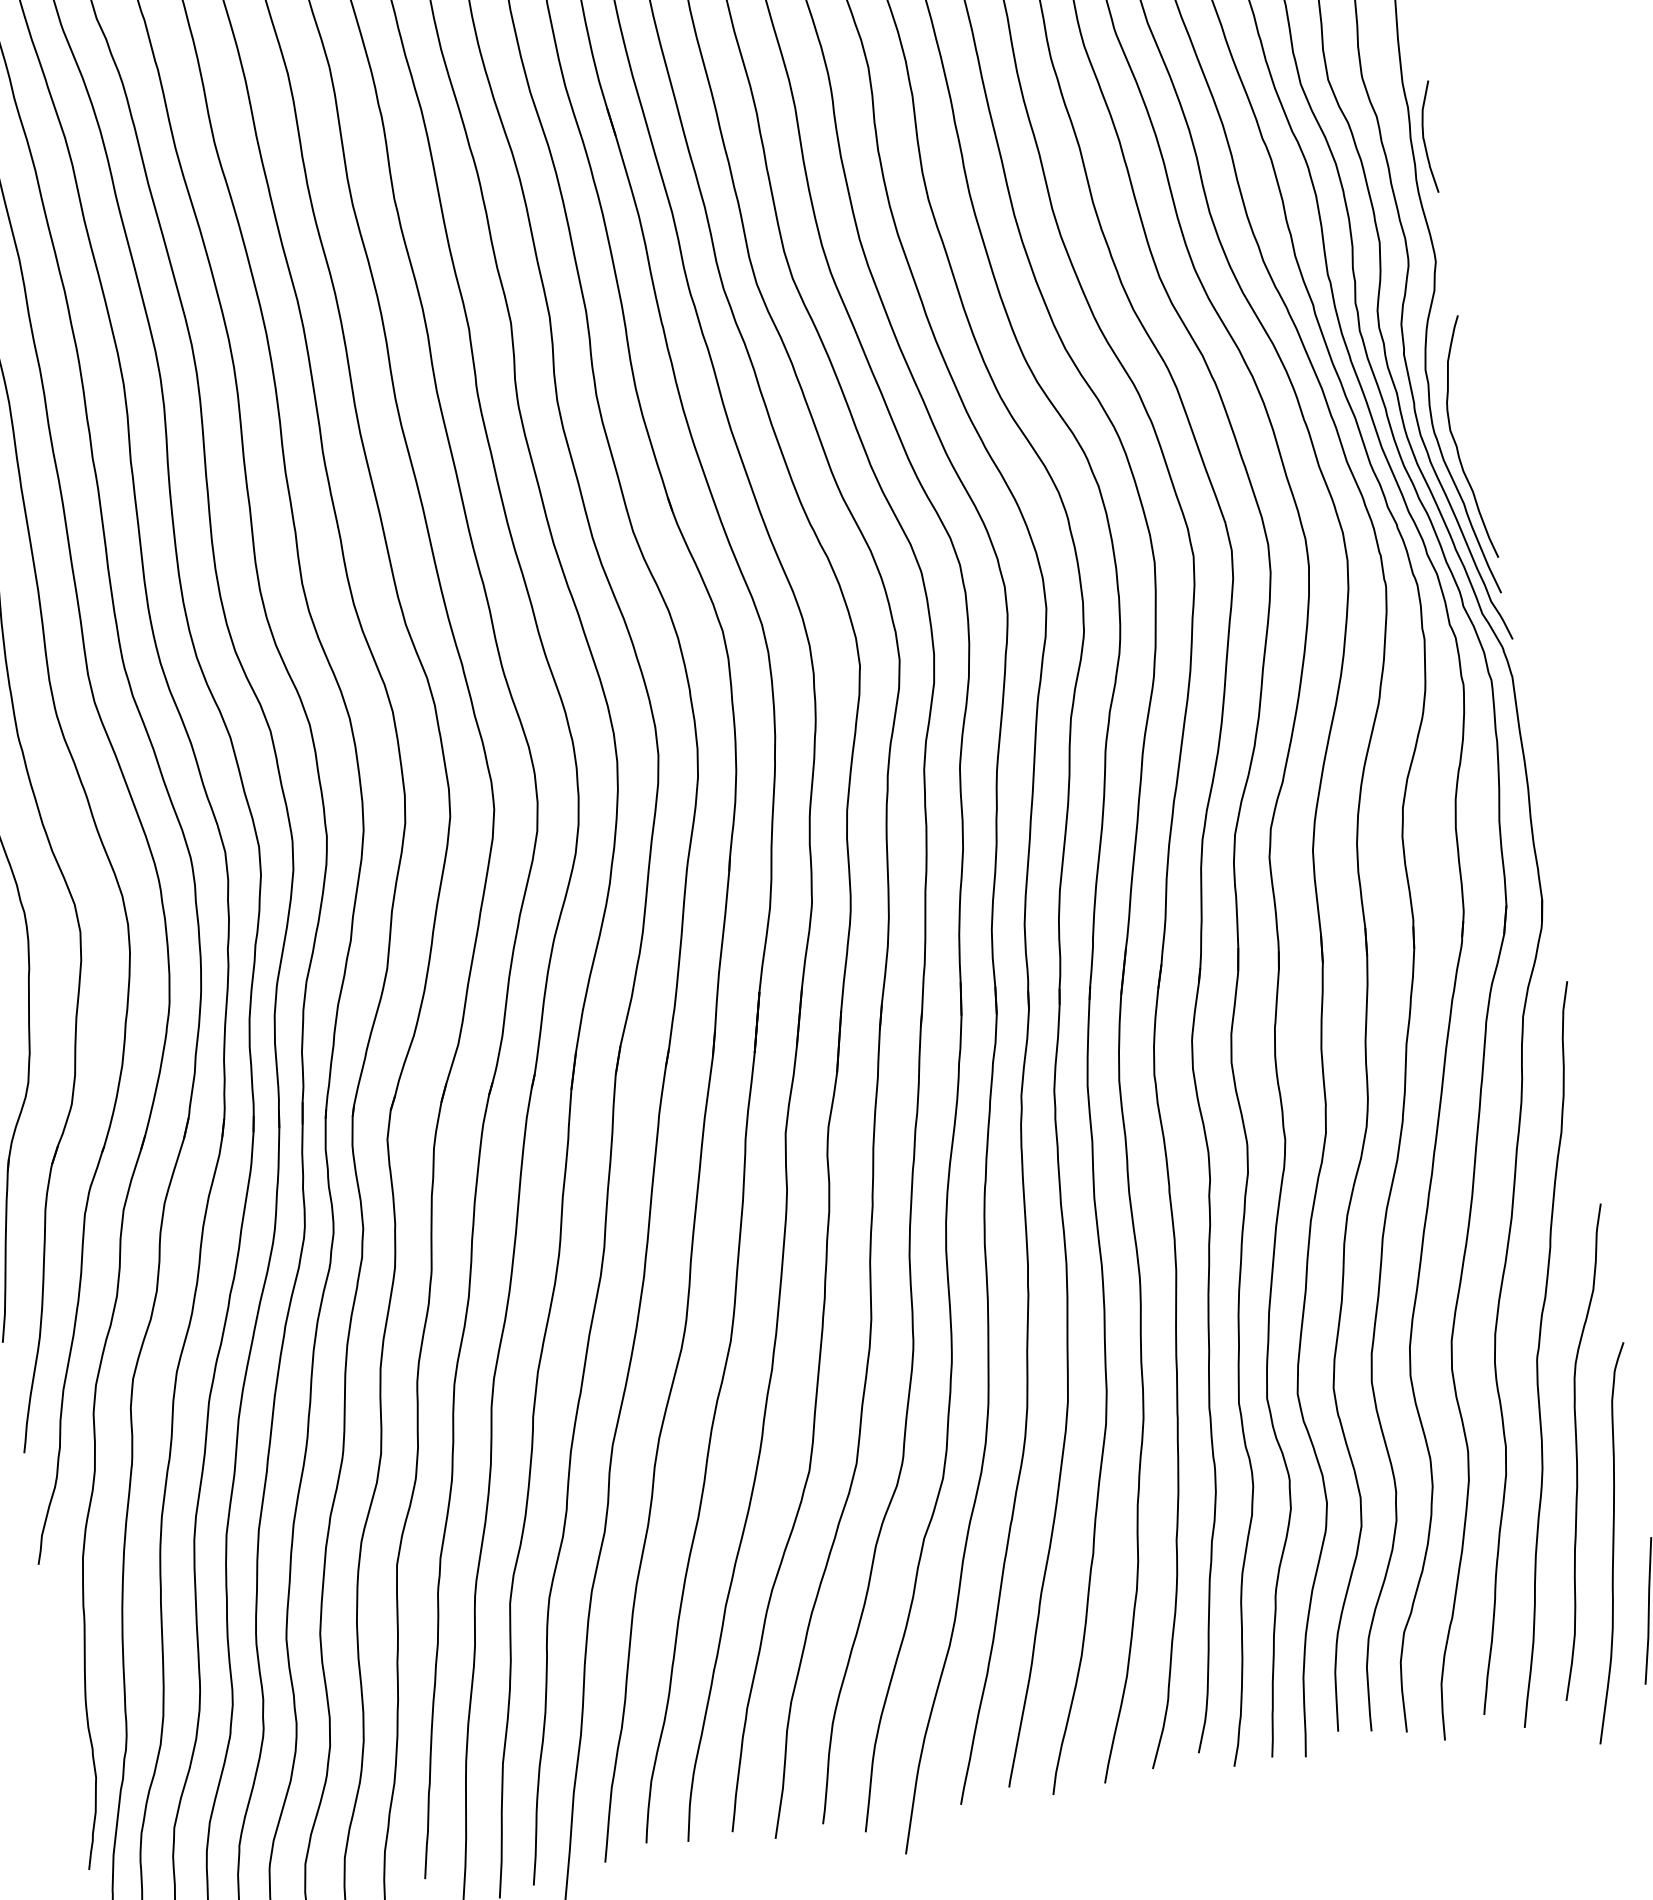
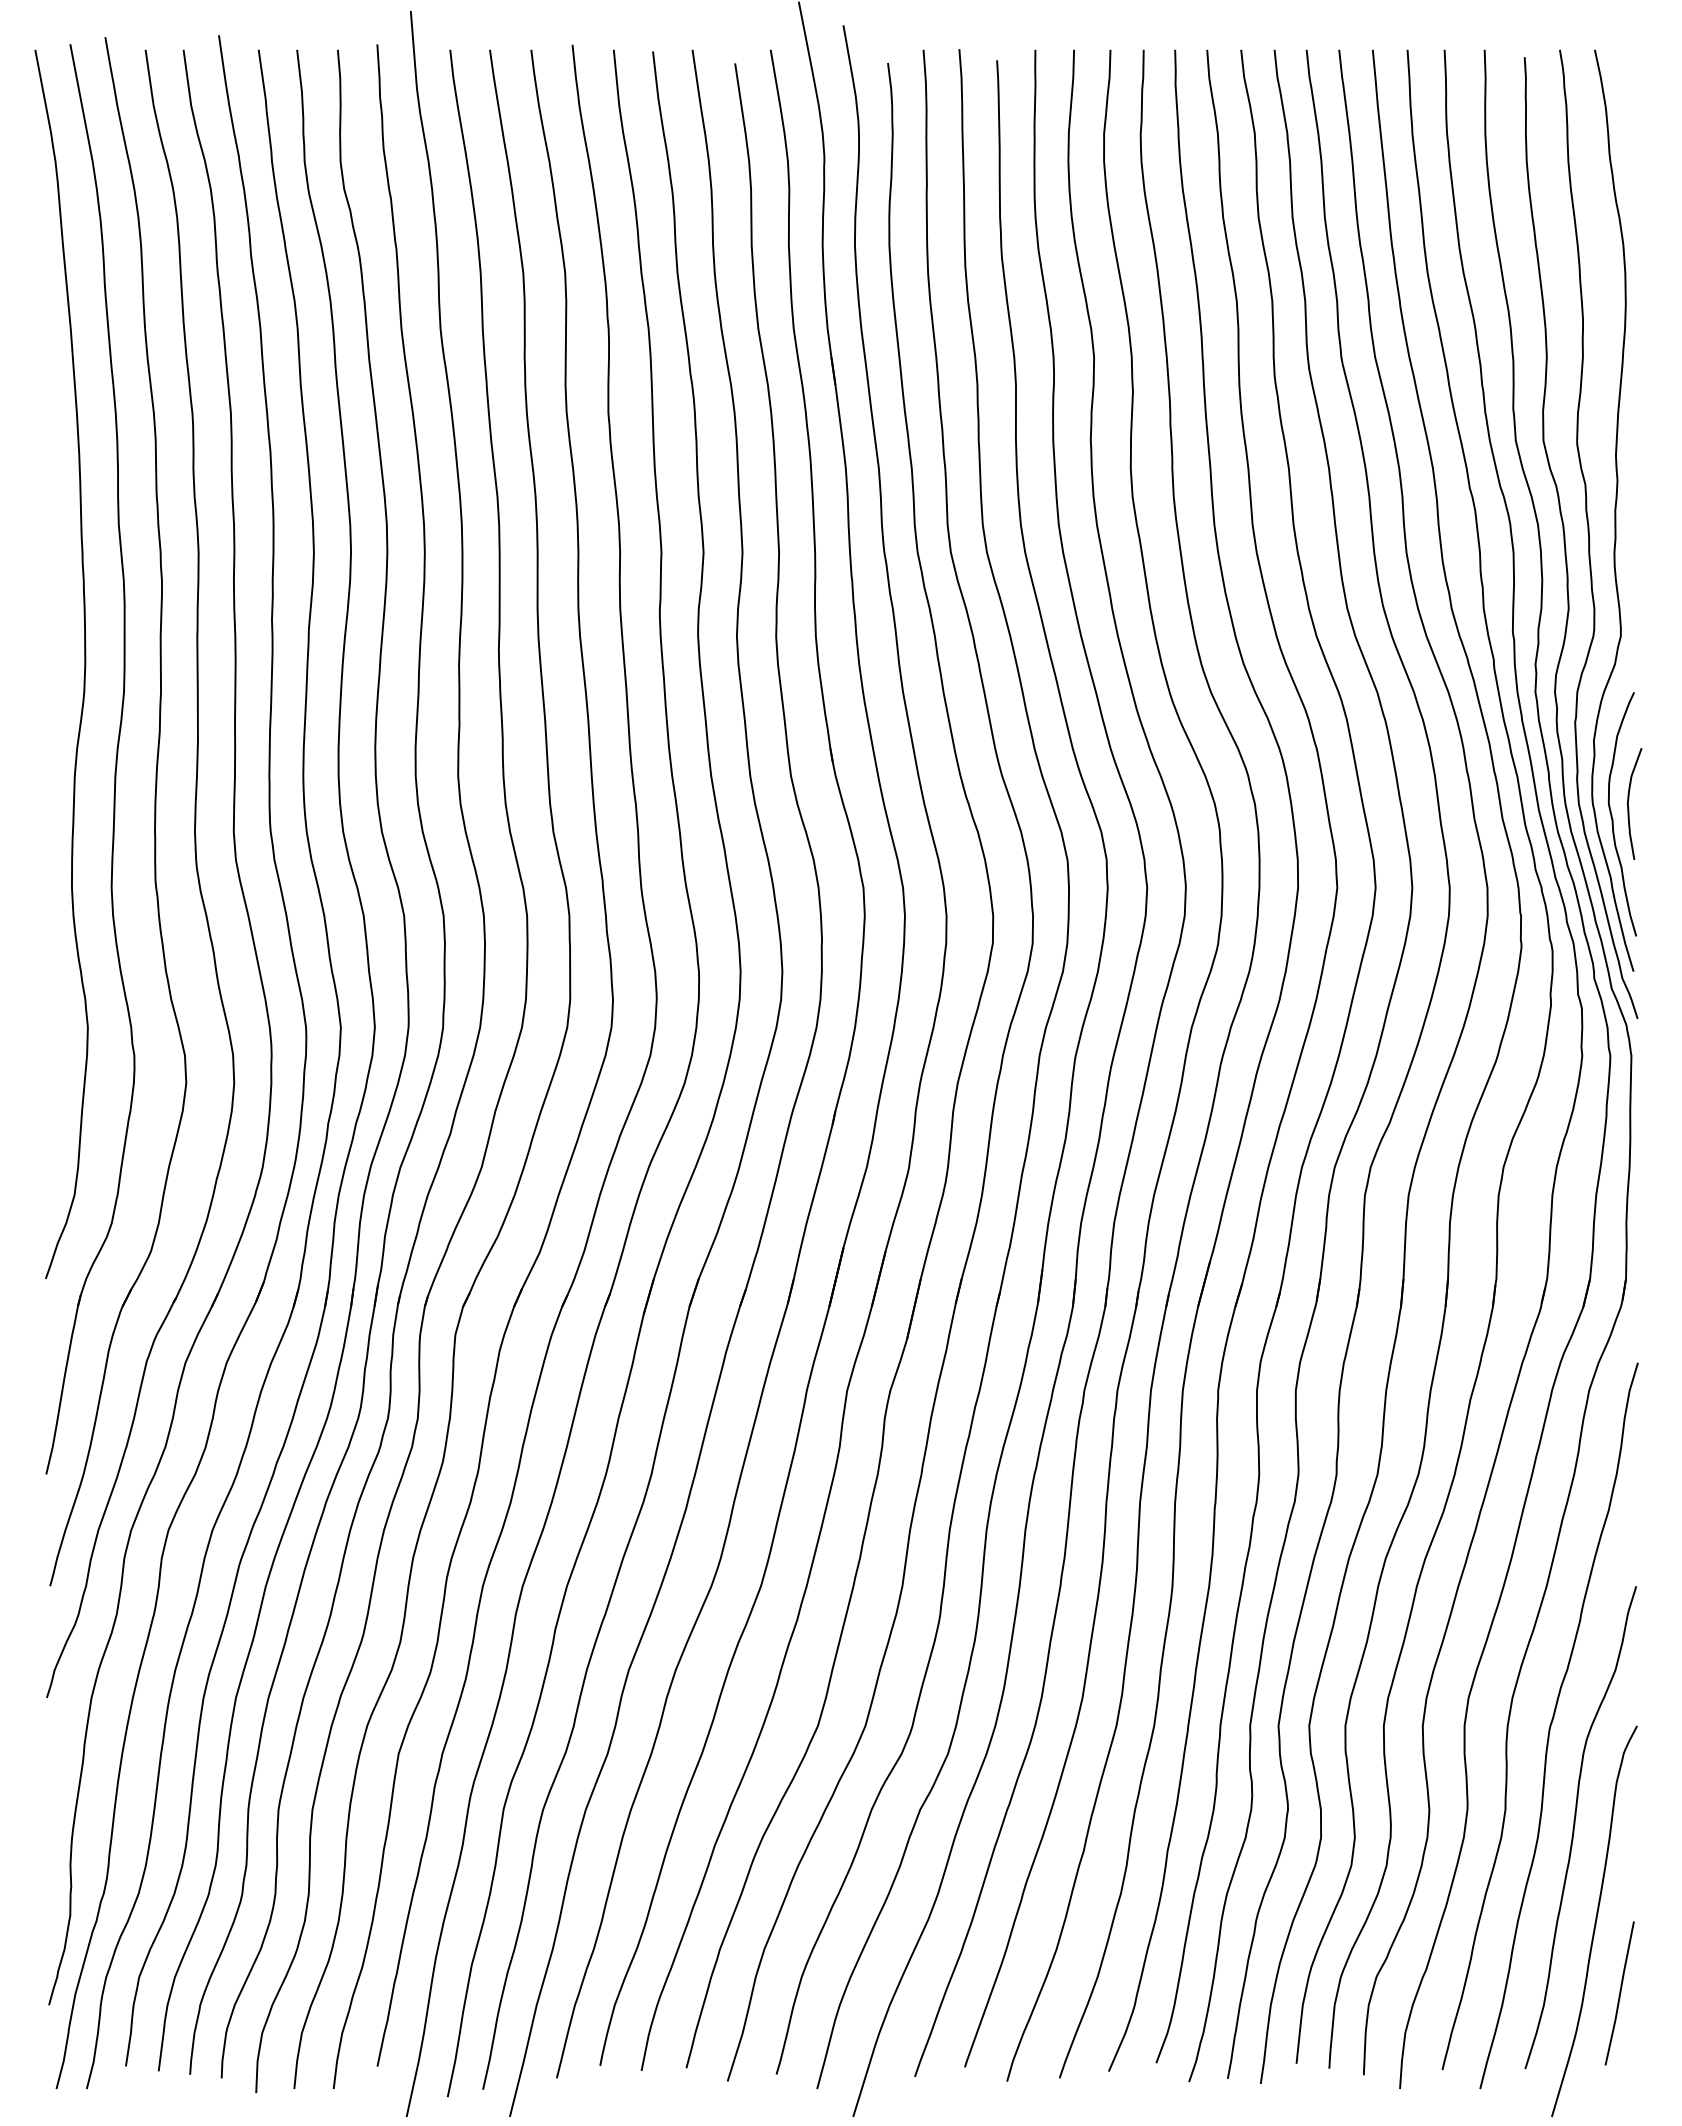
curve: (1423, 137) -> (1628, 803), moved

